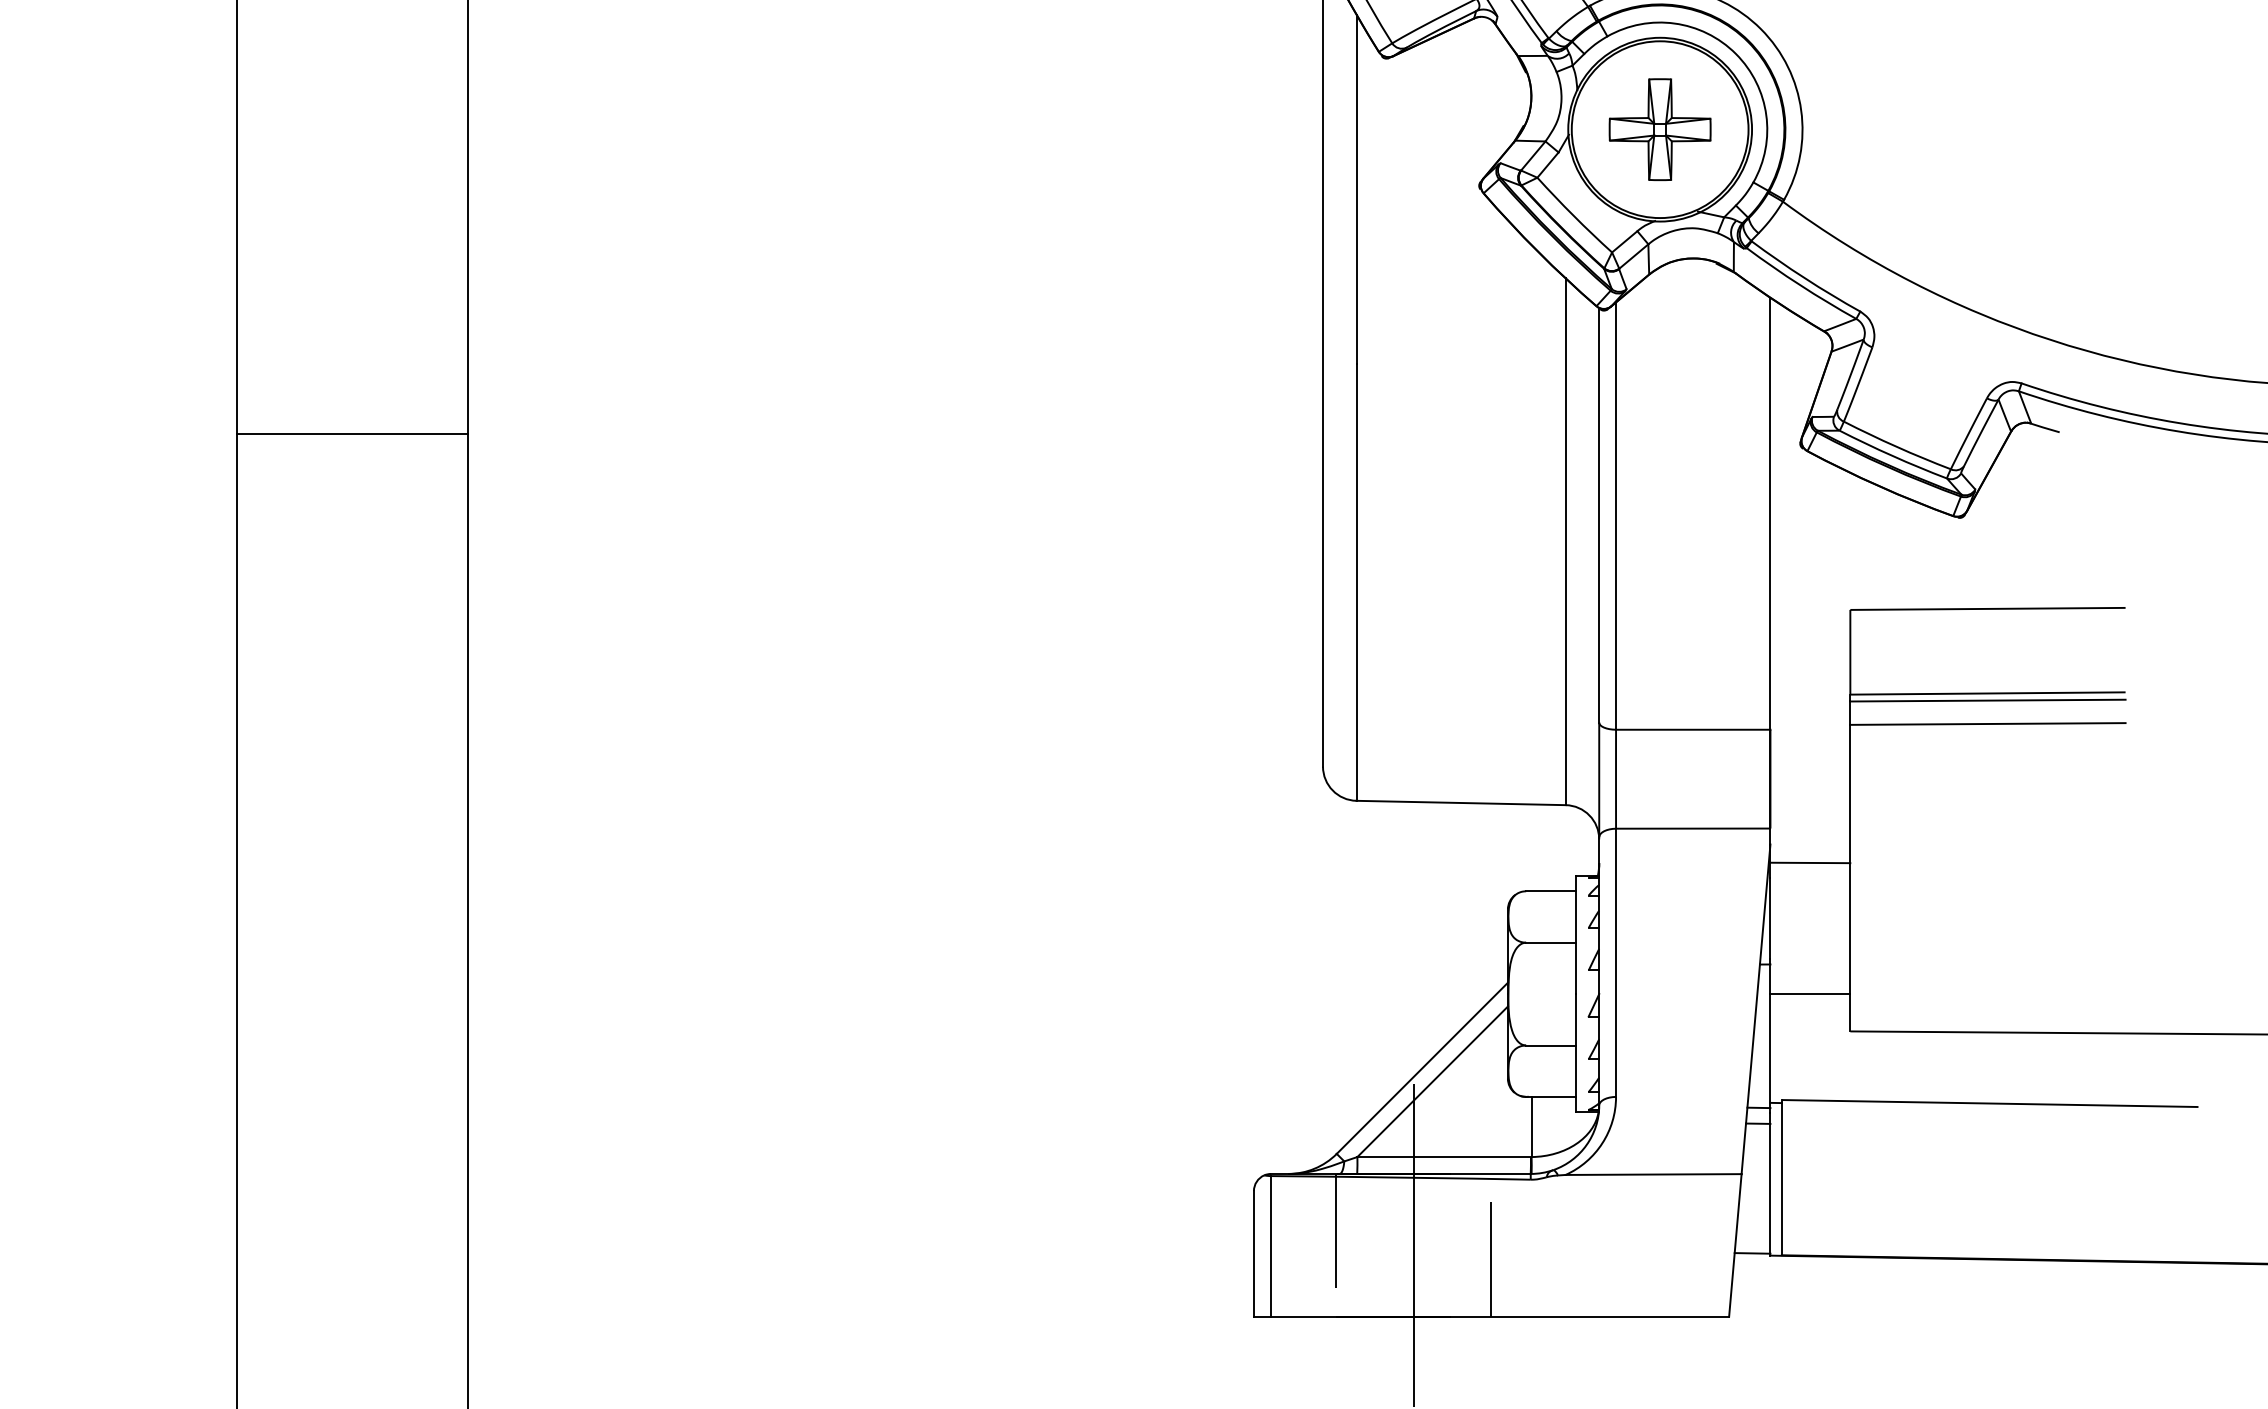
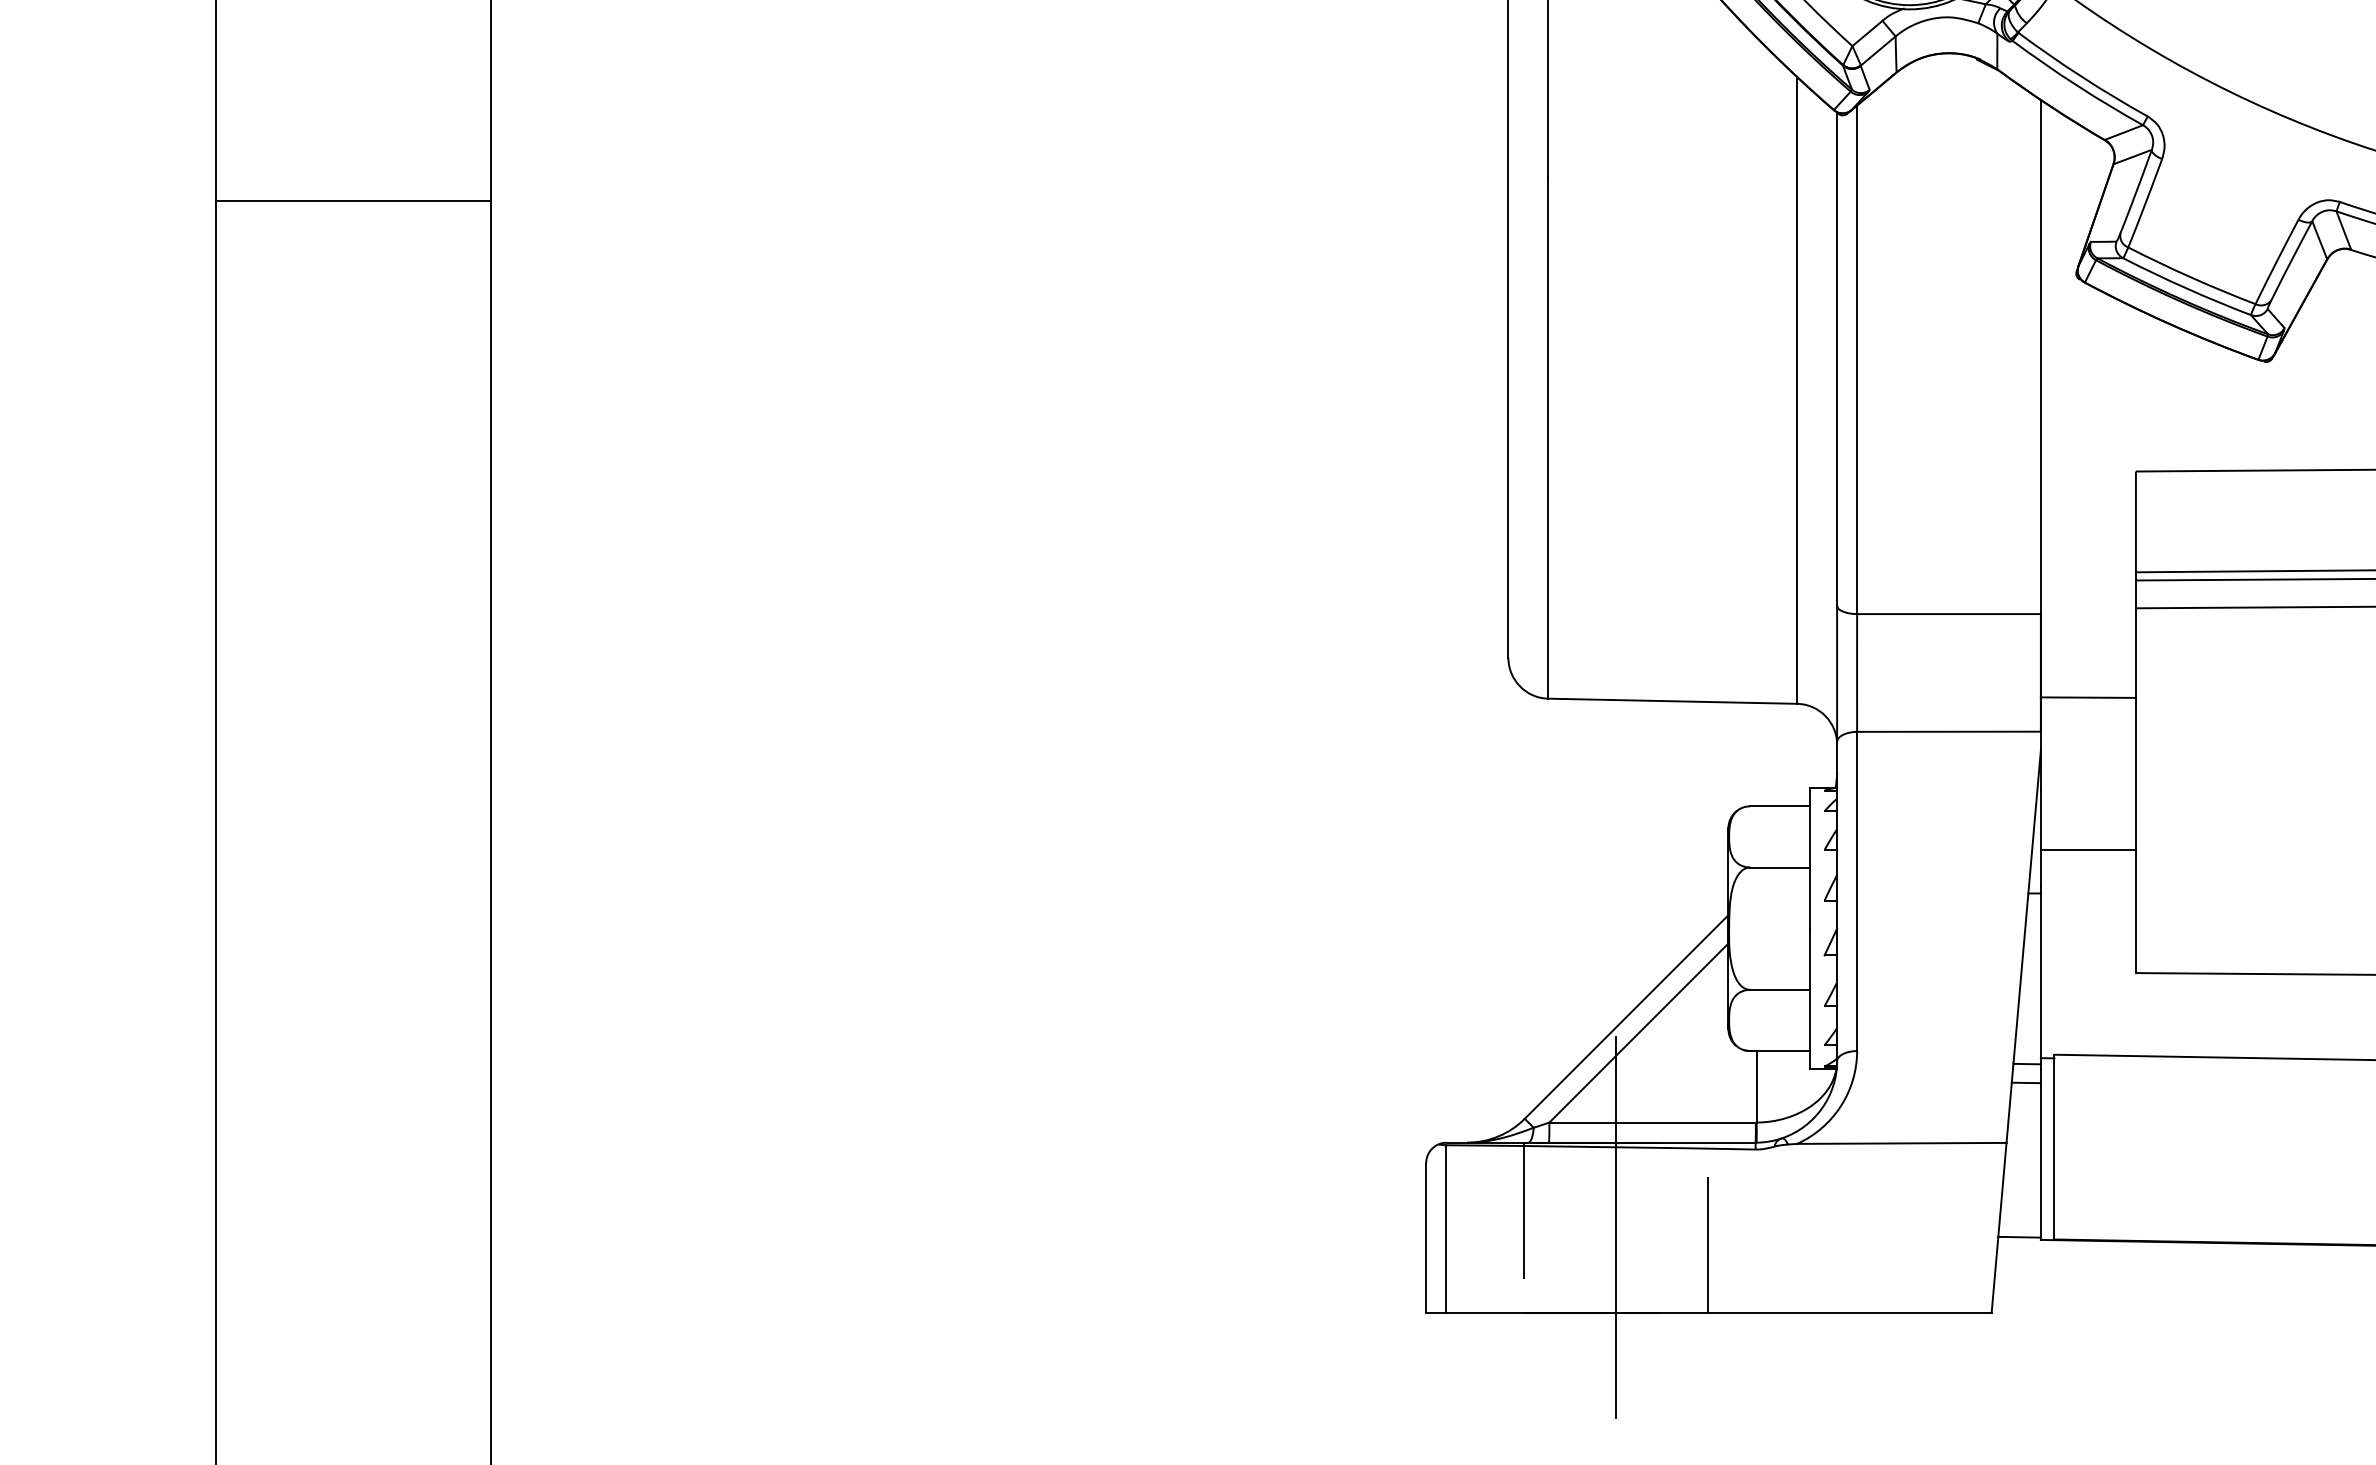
line: (352, 434) -> (353, 200), moved
line: (1810, 862) -> (2088, 697), moved
line: (1810, 994) -> (2088, 850), moved

